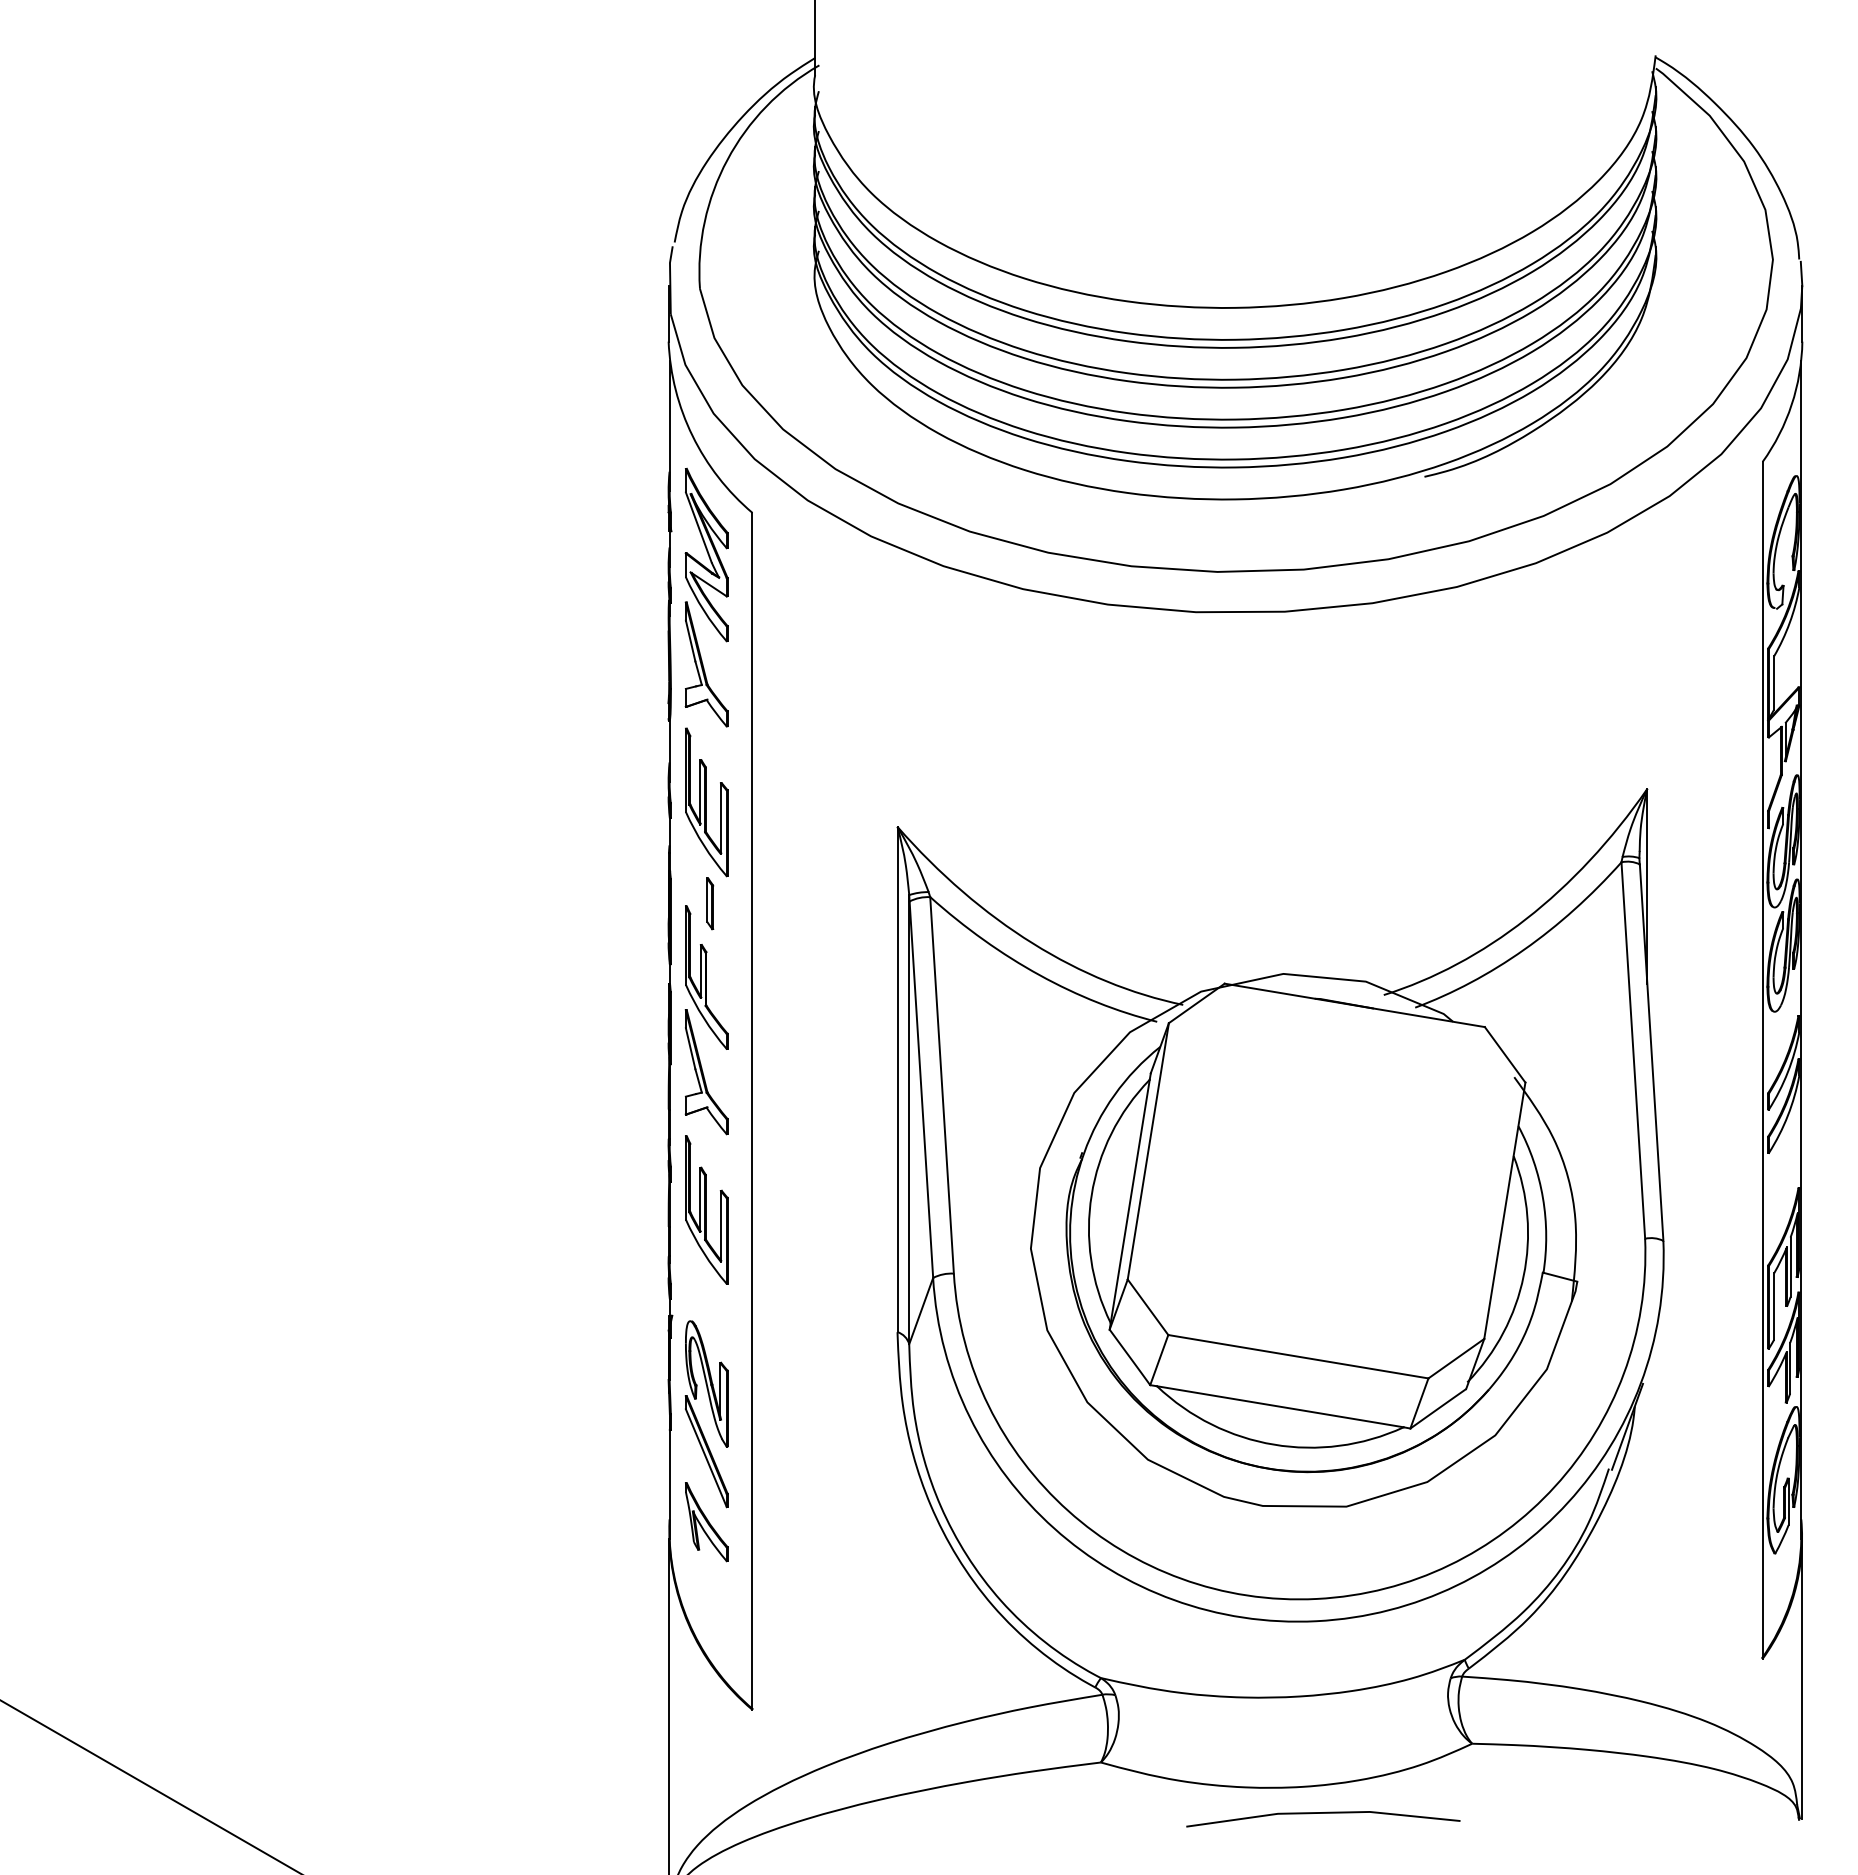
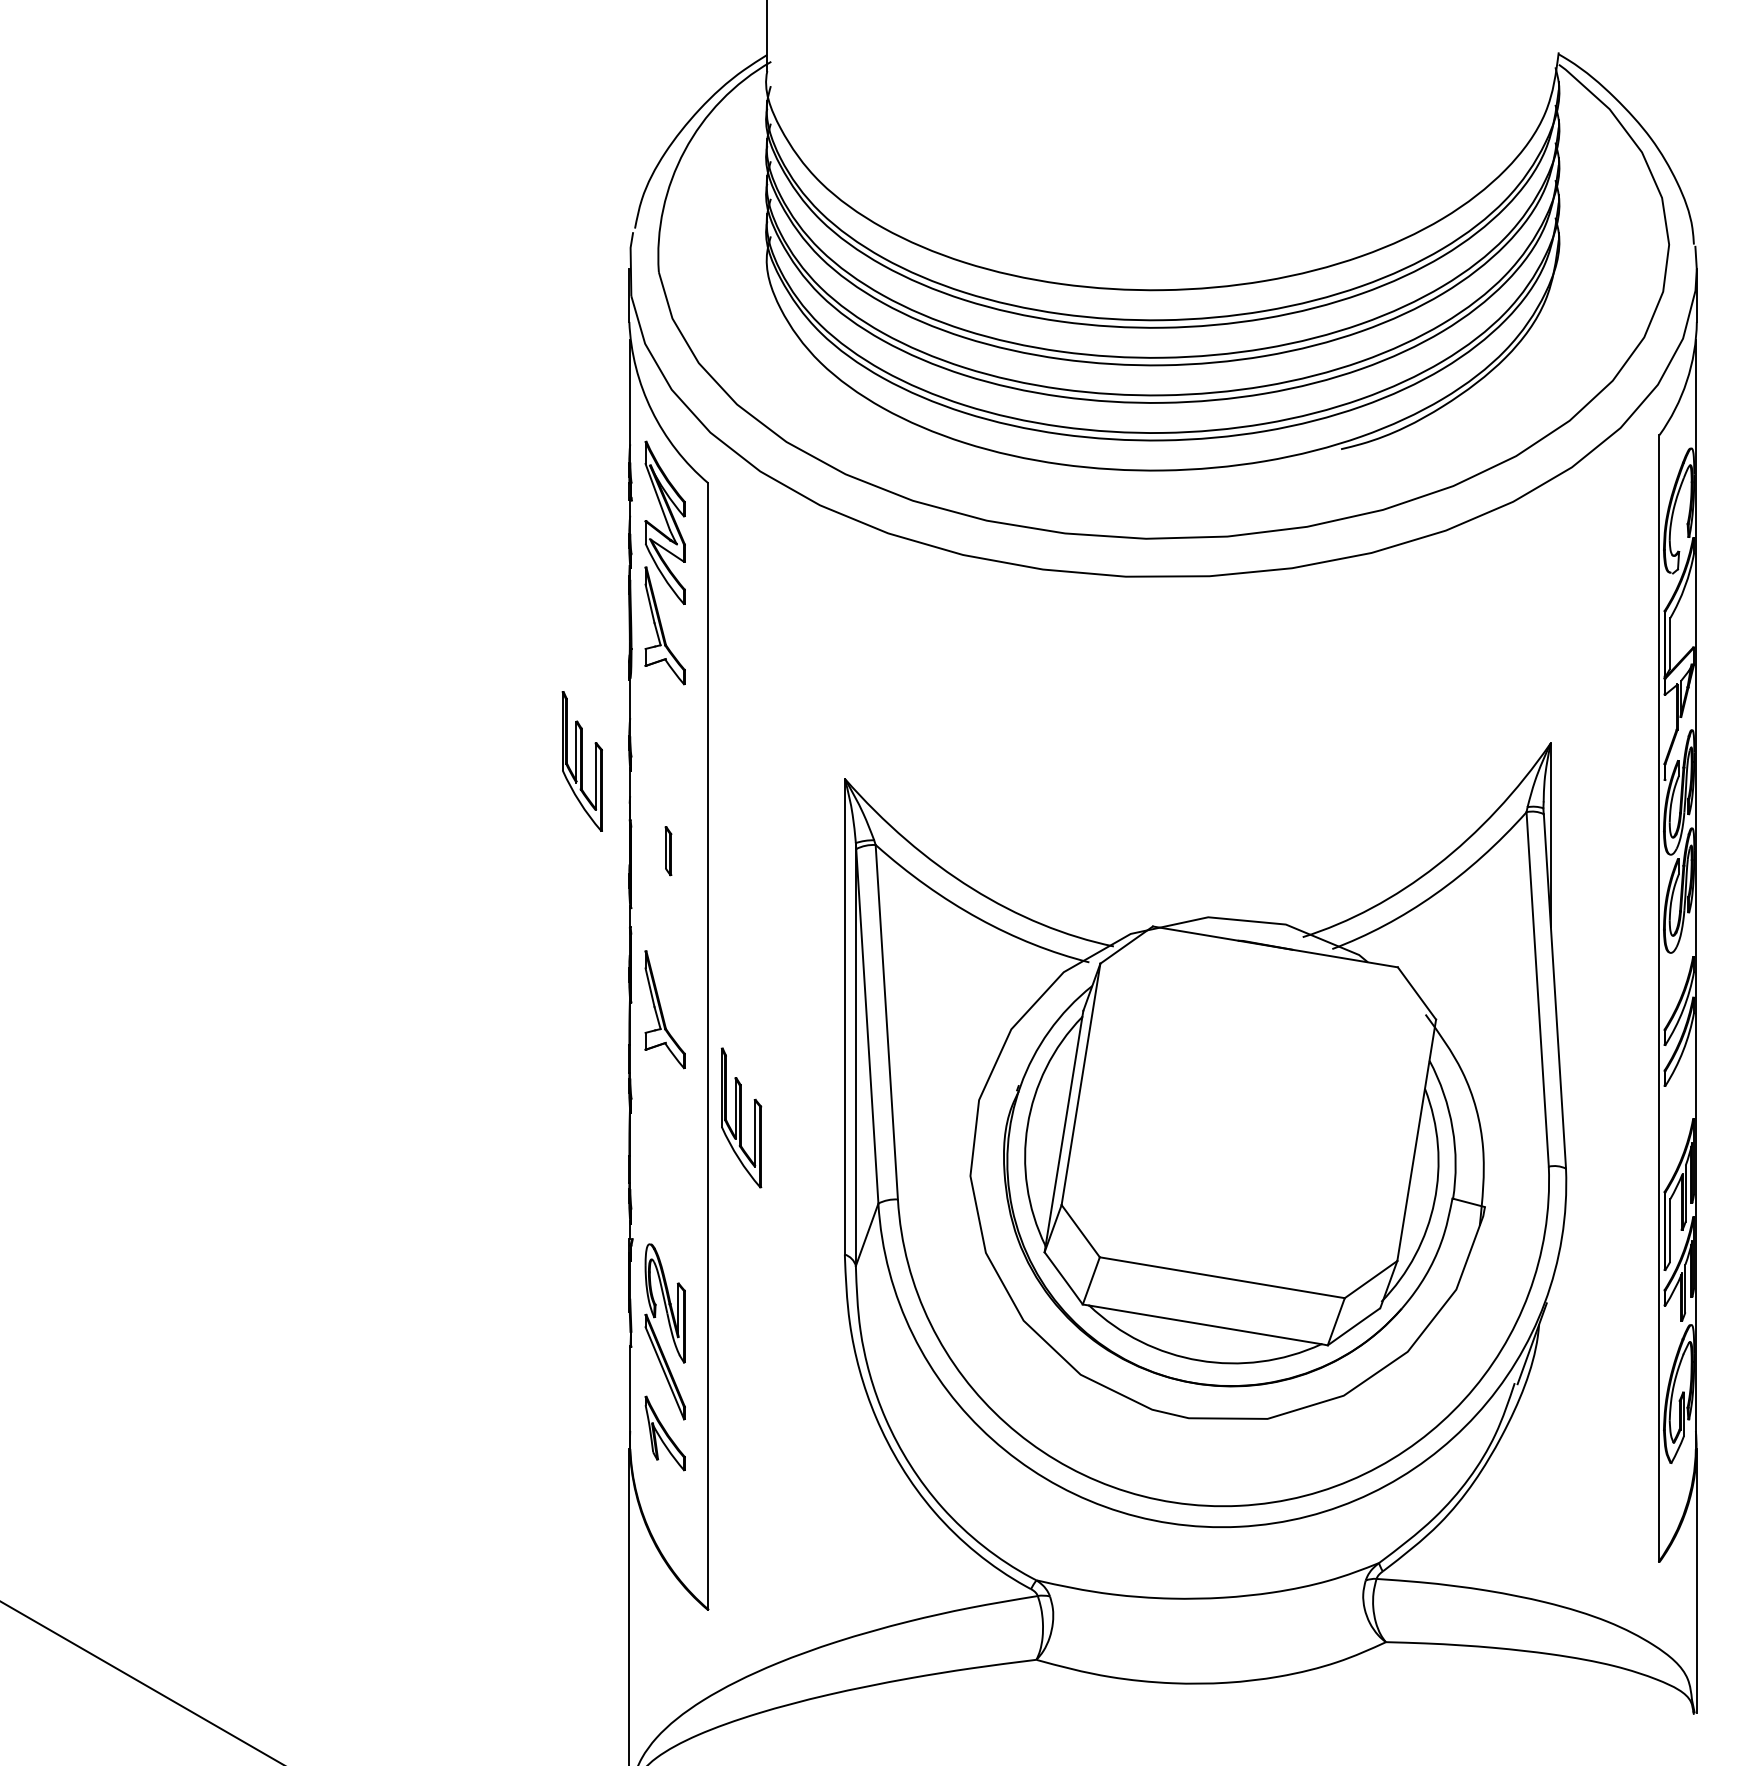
part: (706, 802) -> (582, 761), moved
part: (706, 977) -> (664, 920), removed
part: (706, 1209) -> (741, 1117), moved
line: (1323, 1813) -> (1245, 1707), removed

